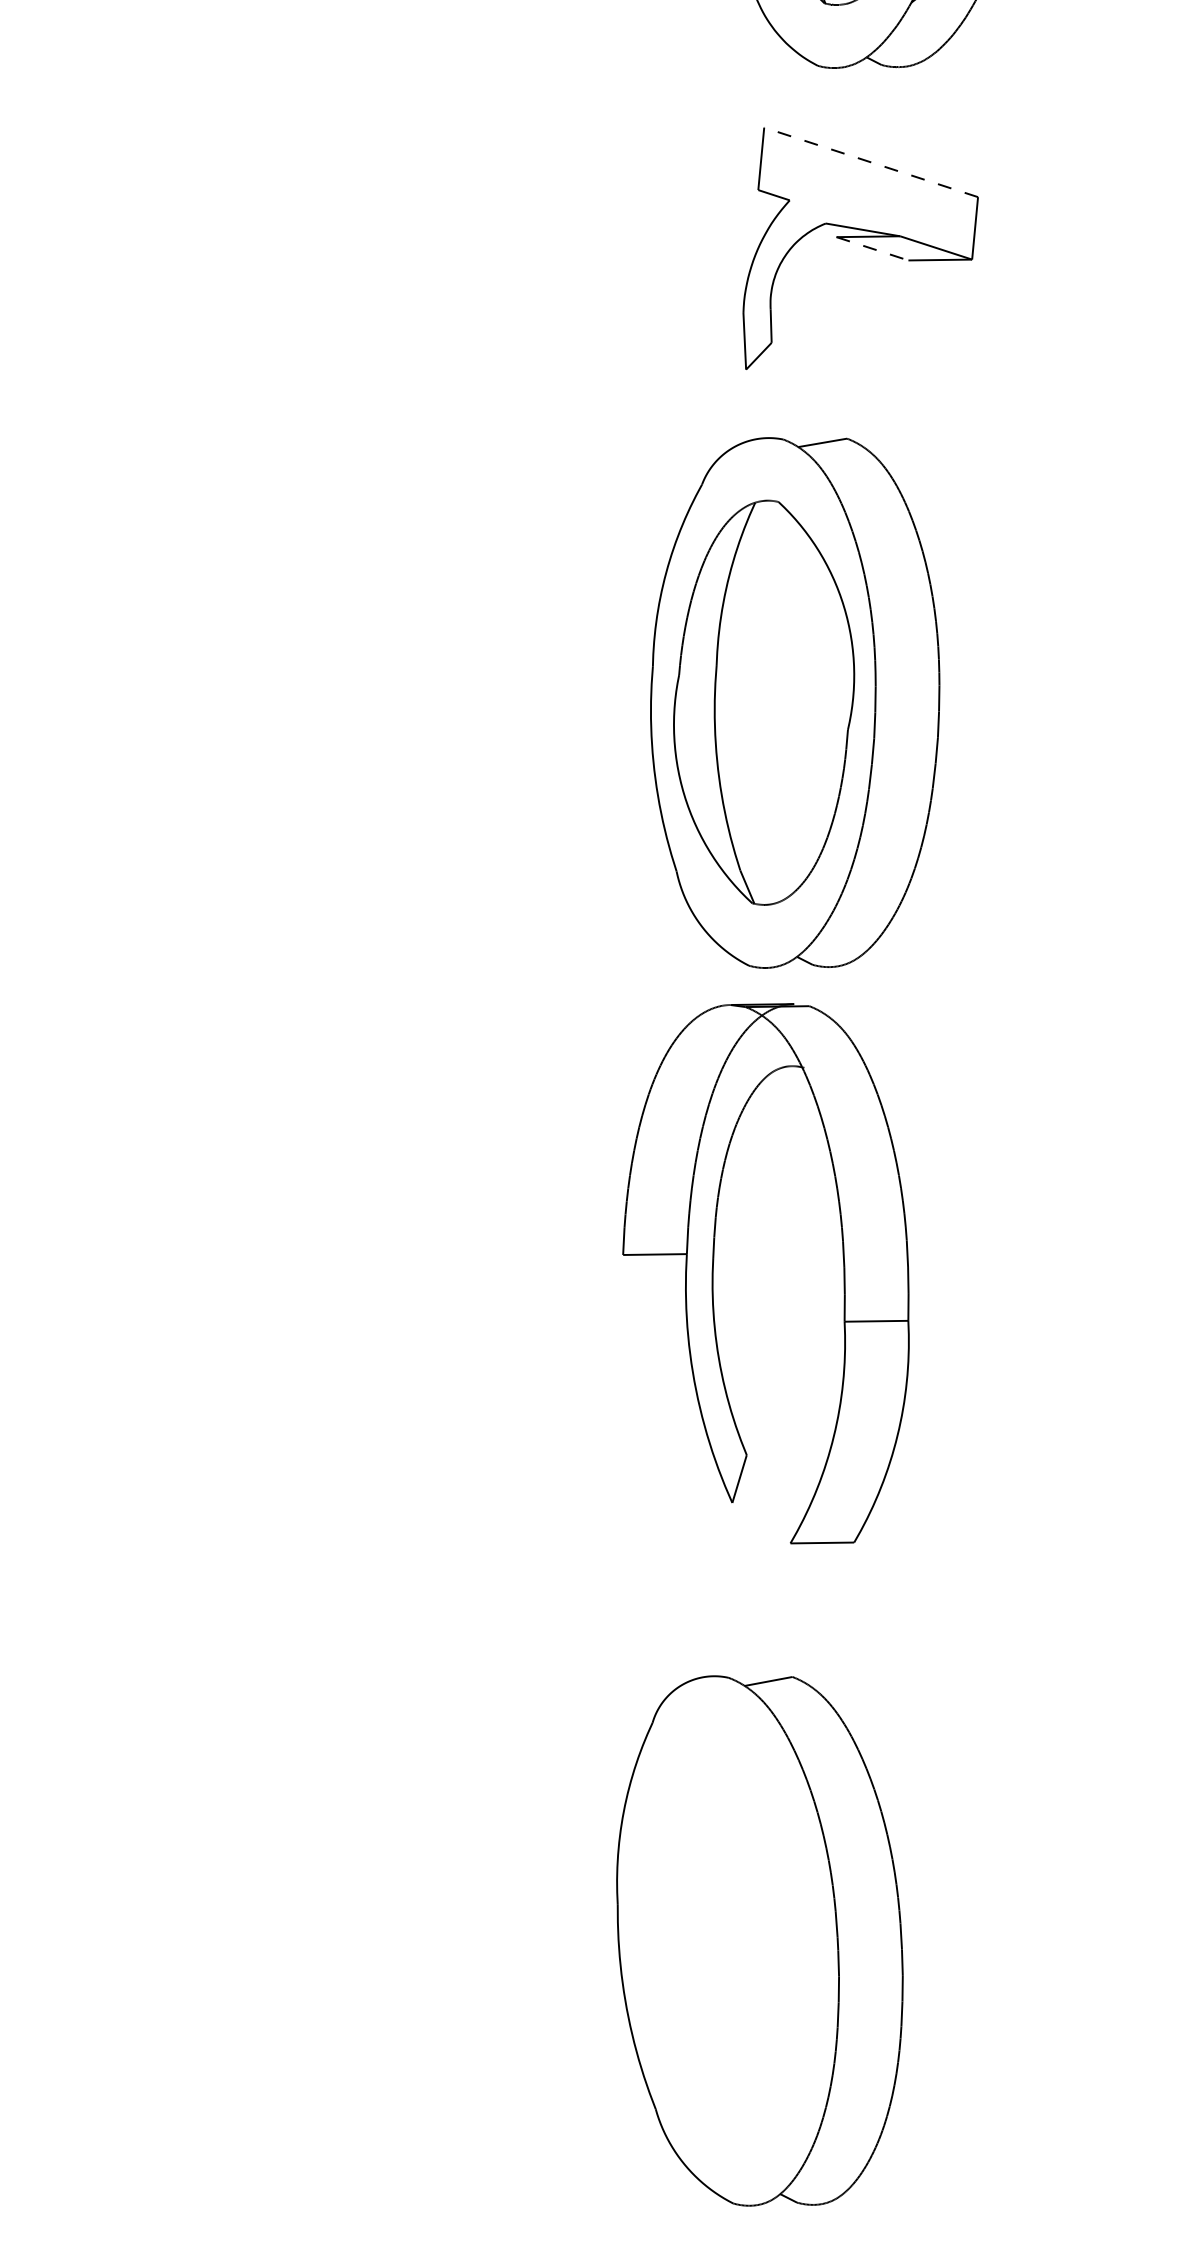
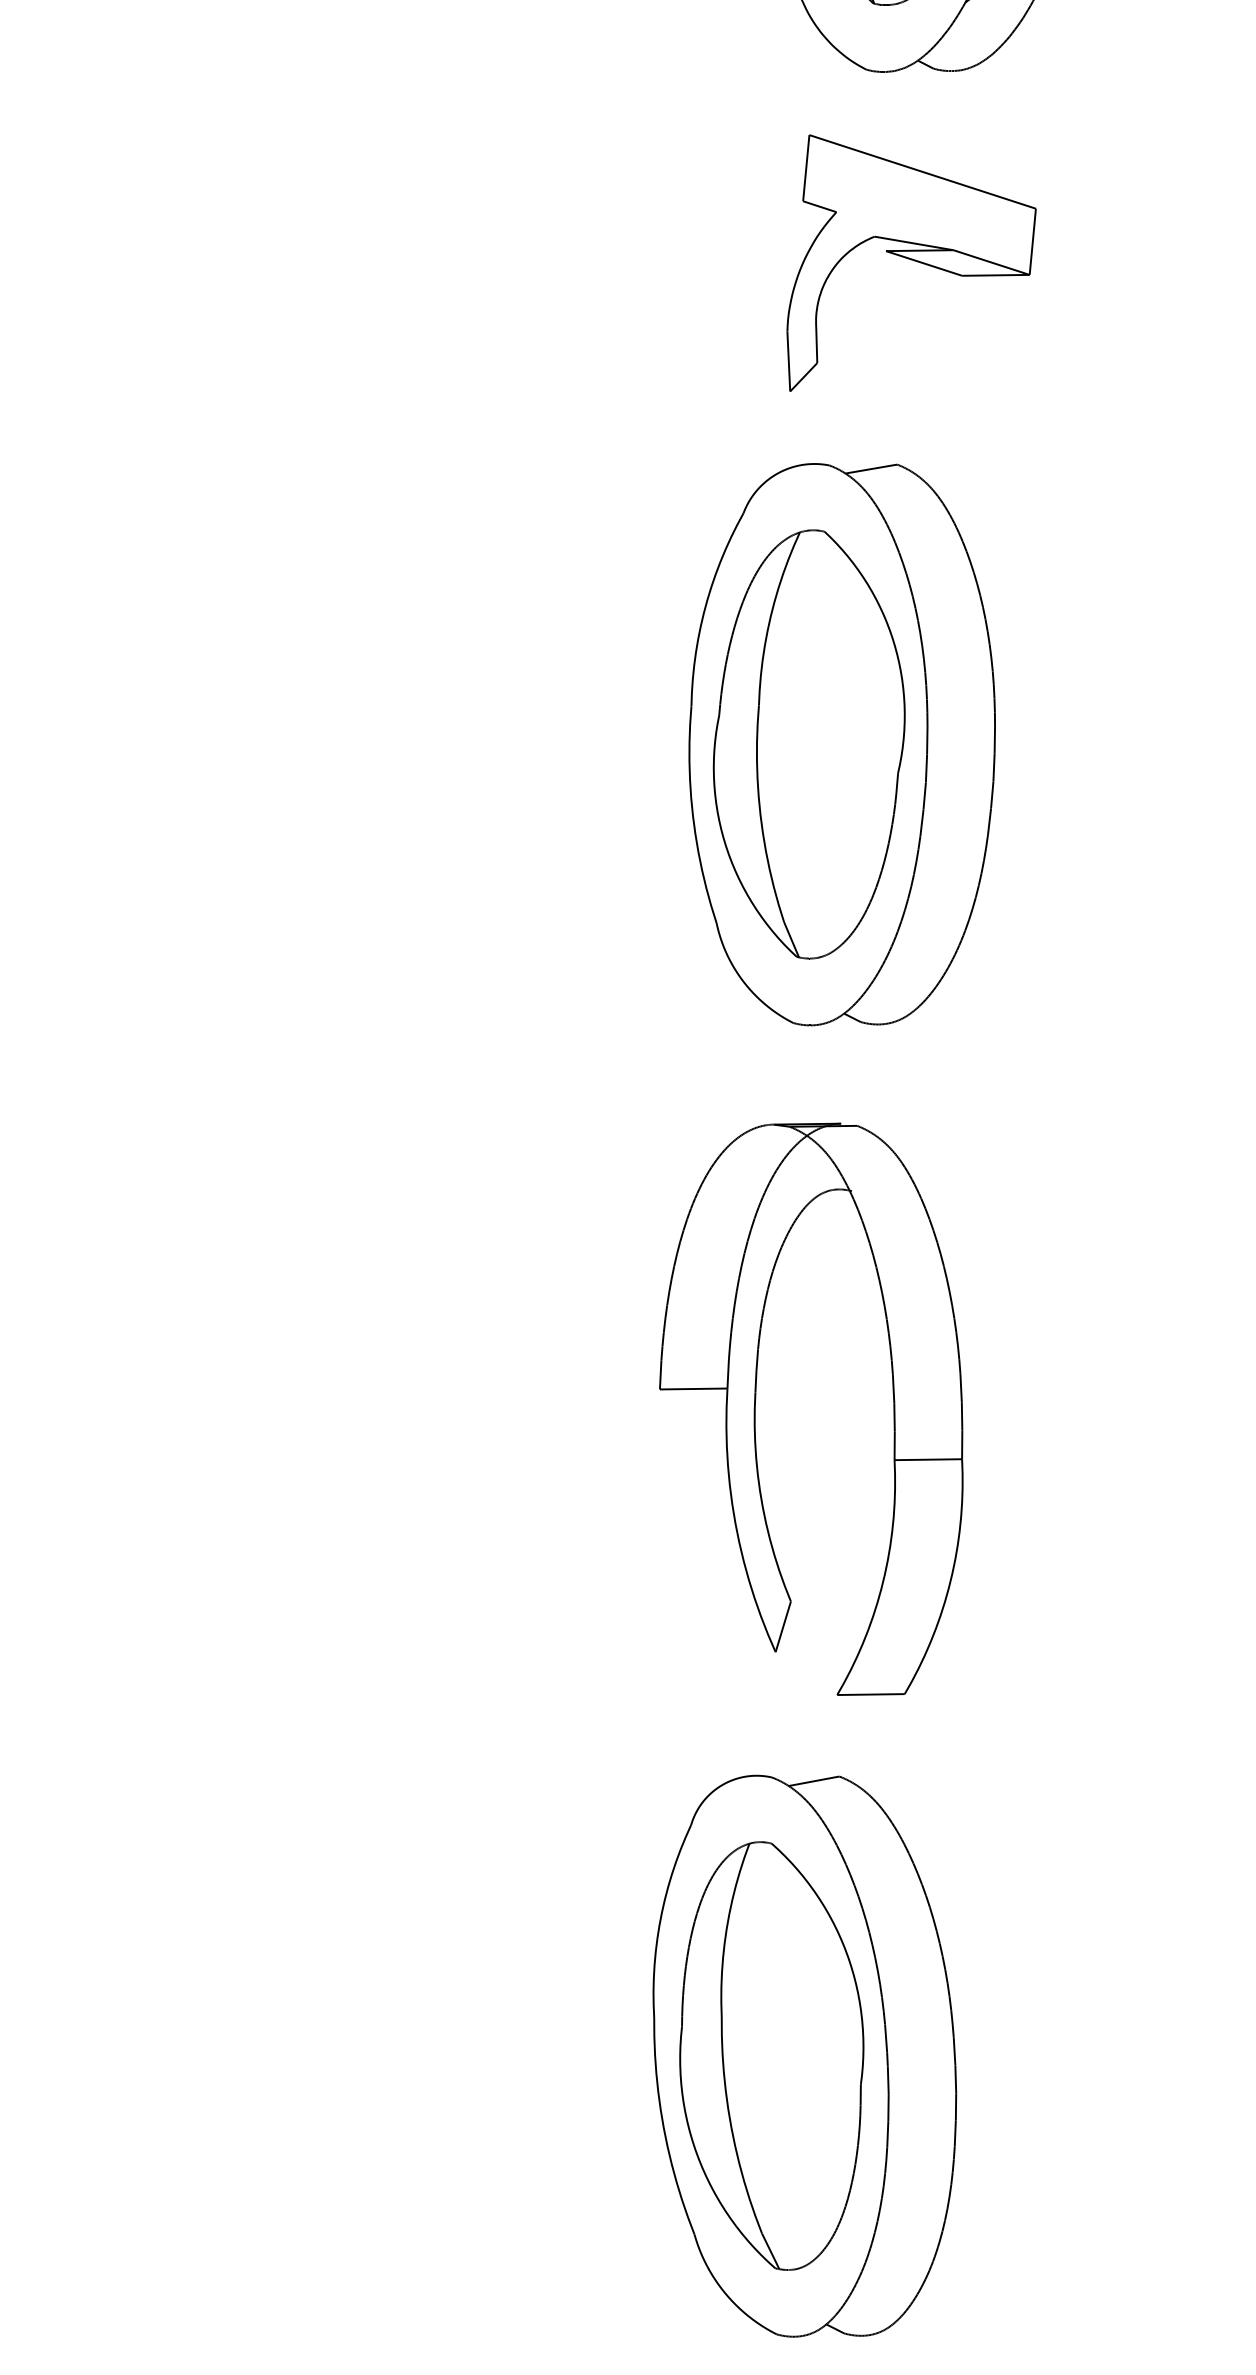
line: (870, 161) -> (922, 171), dashed -> solid
line: (872, 248) -> (924, 263), dashed -> solid
part: (714, 1264) -> (756, 1399), moved
part: (728, 1940) -> (771, 2055), added

